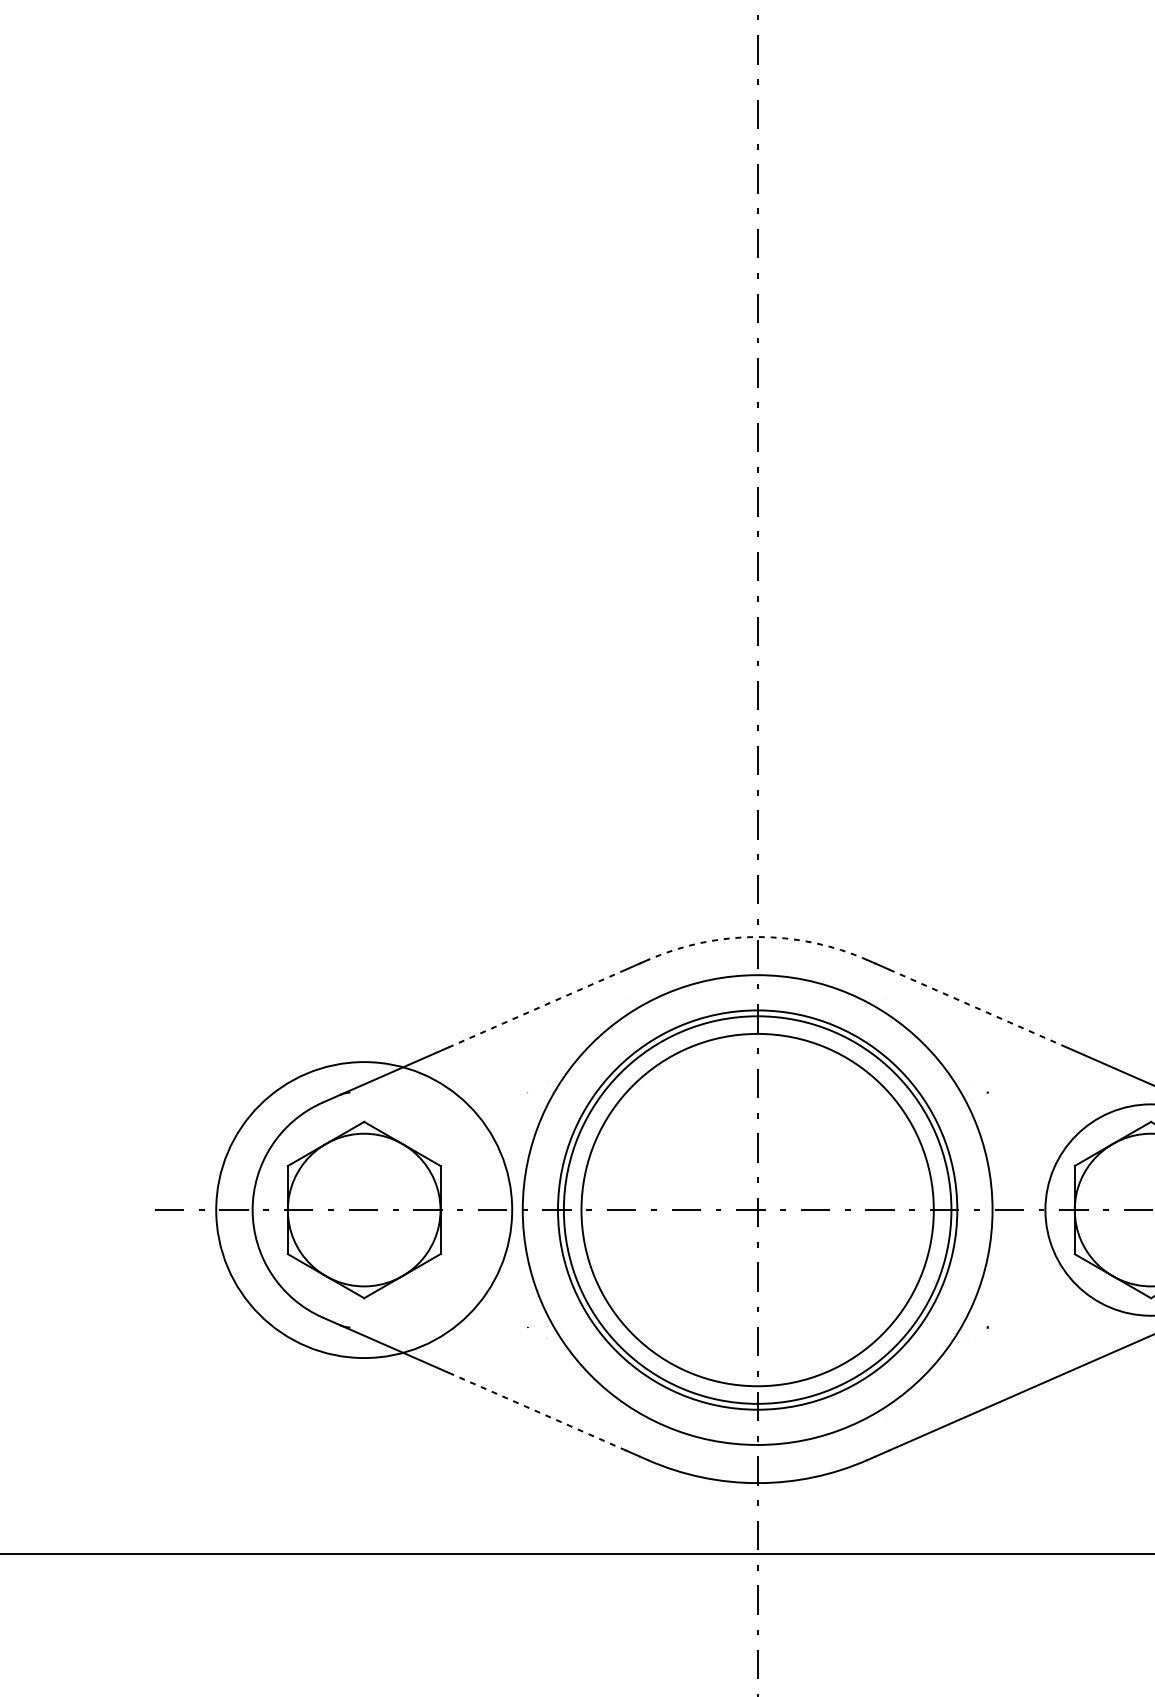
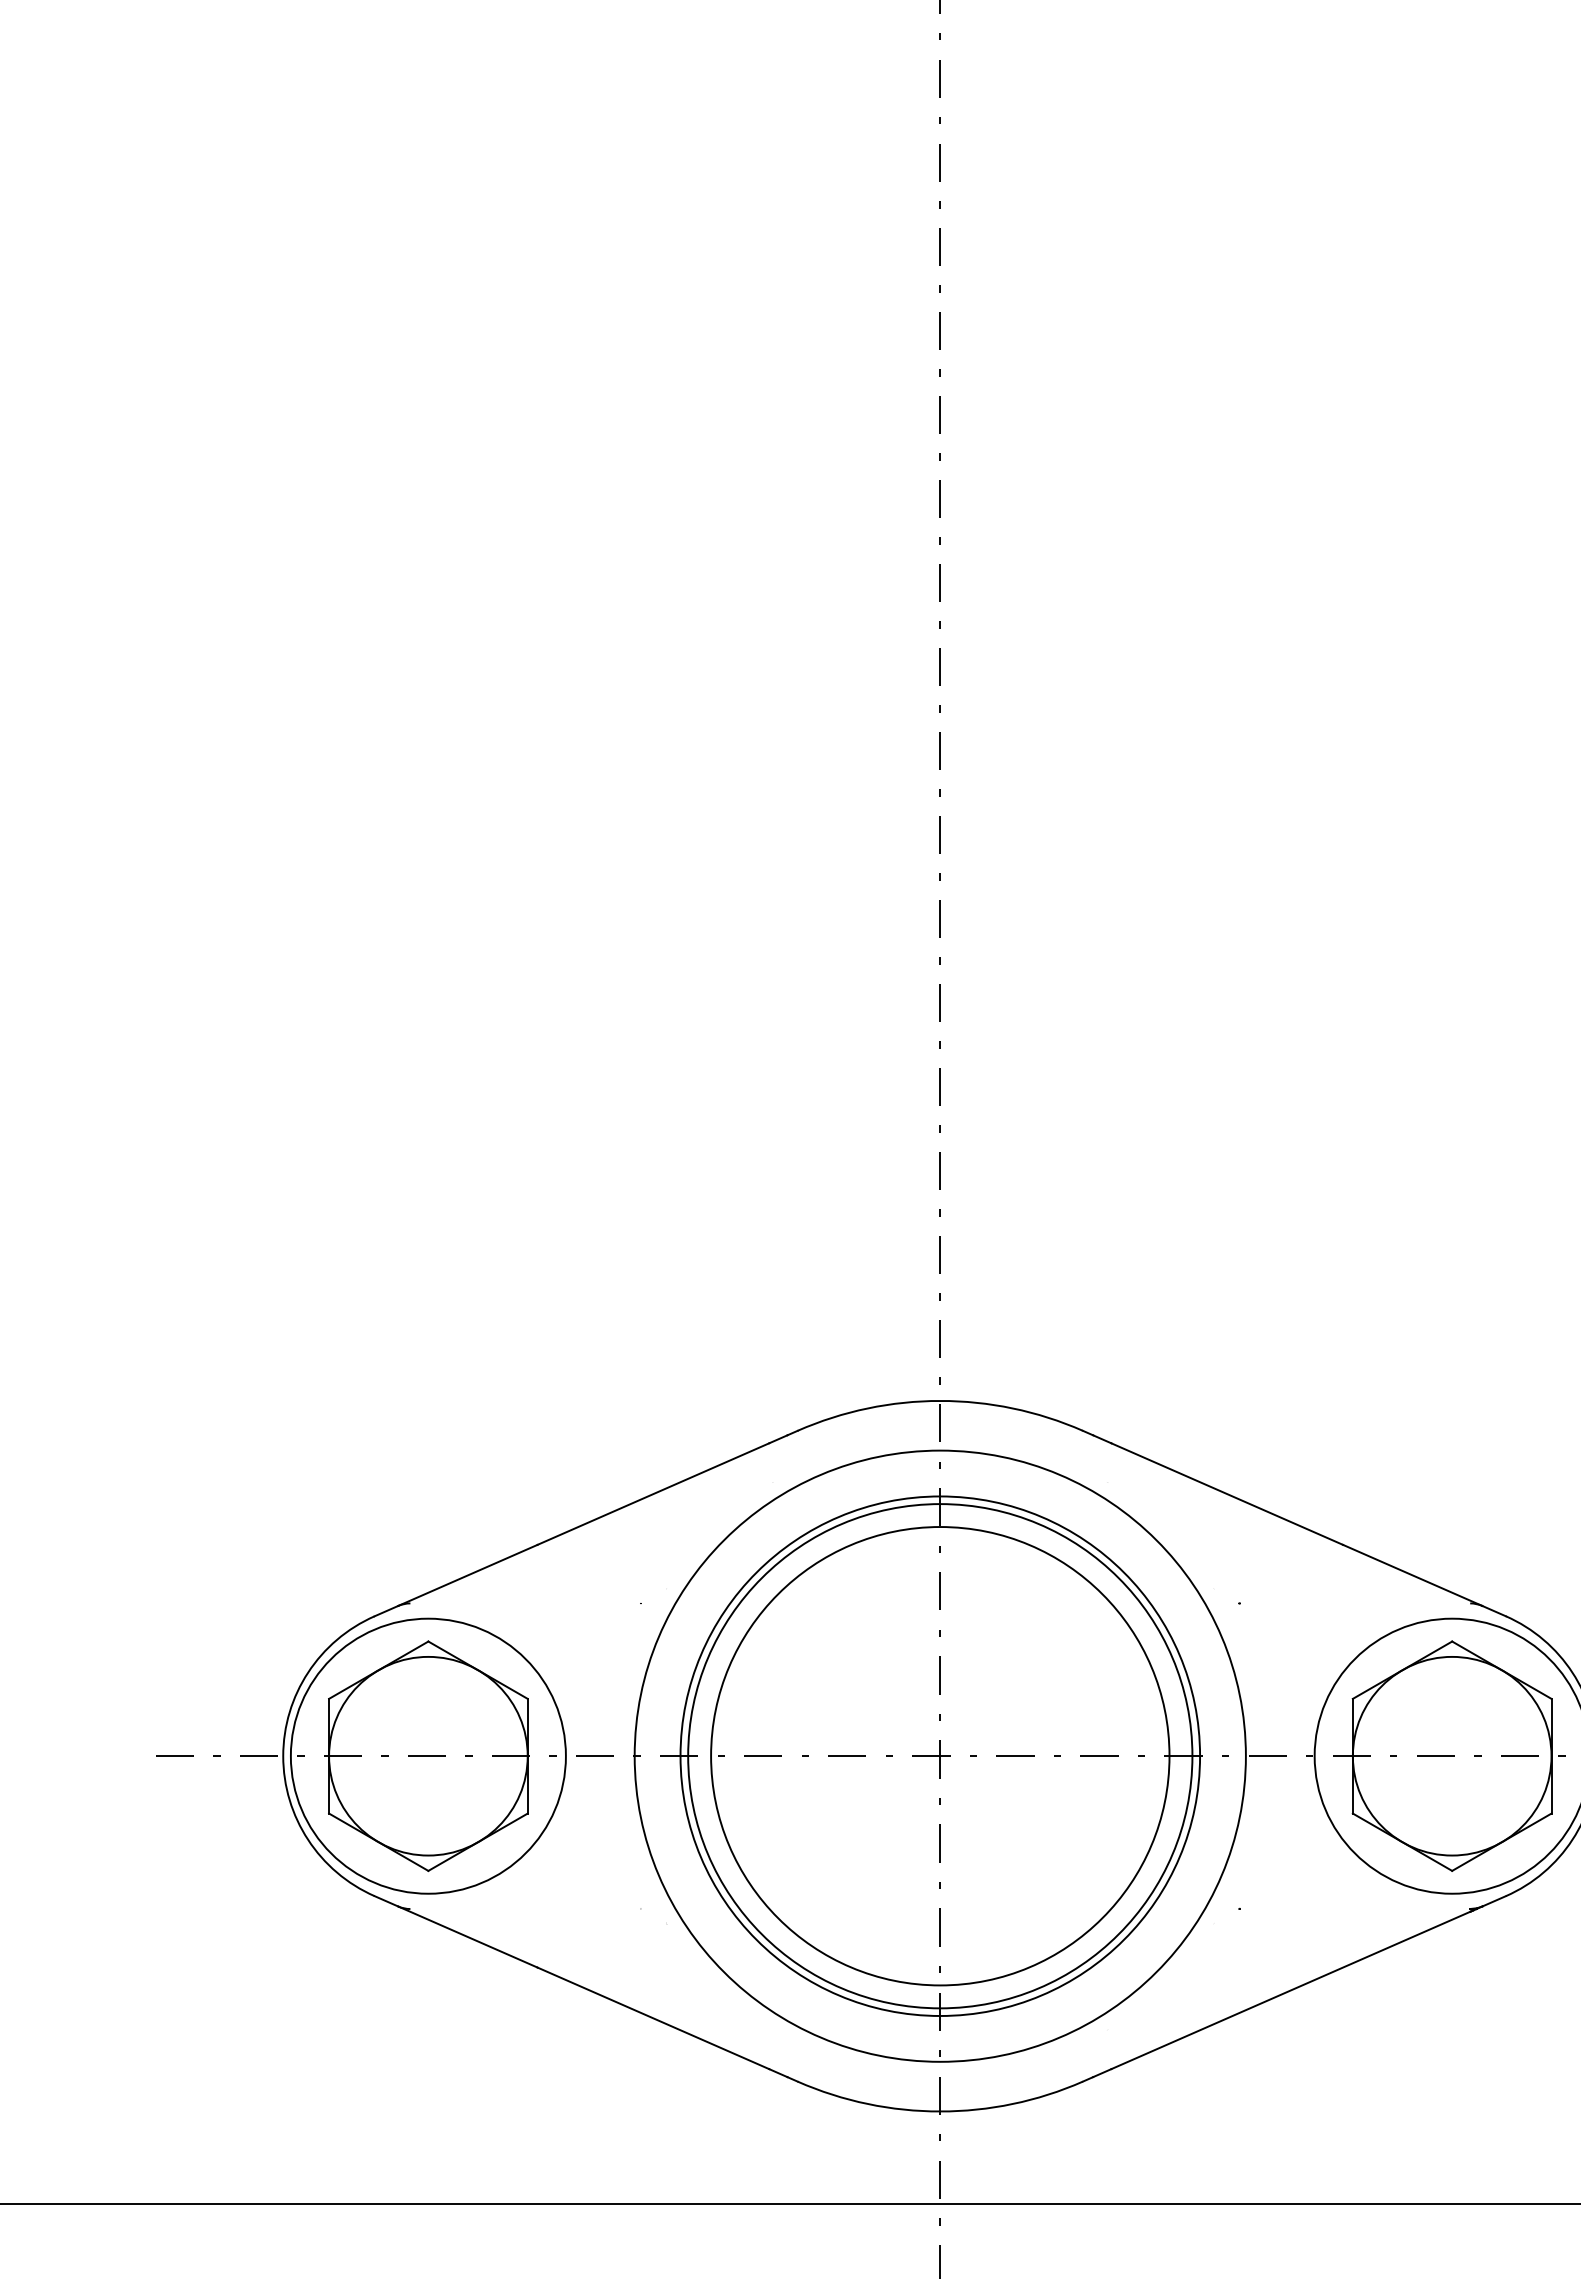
arc: (757, 936) -> (940, 1400), dashed -> solid
line: (537, 1008) -> (653, 1493), dashed -> solid
line: (978, 1008) -> (1227, 1494), dashed -> solid
circle: (363, 1209) -> (427, 1755), size x0.71
line: (536, 1411) -> (652, 2018), dashed -> solid

